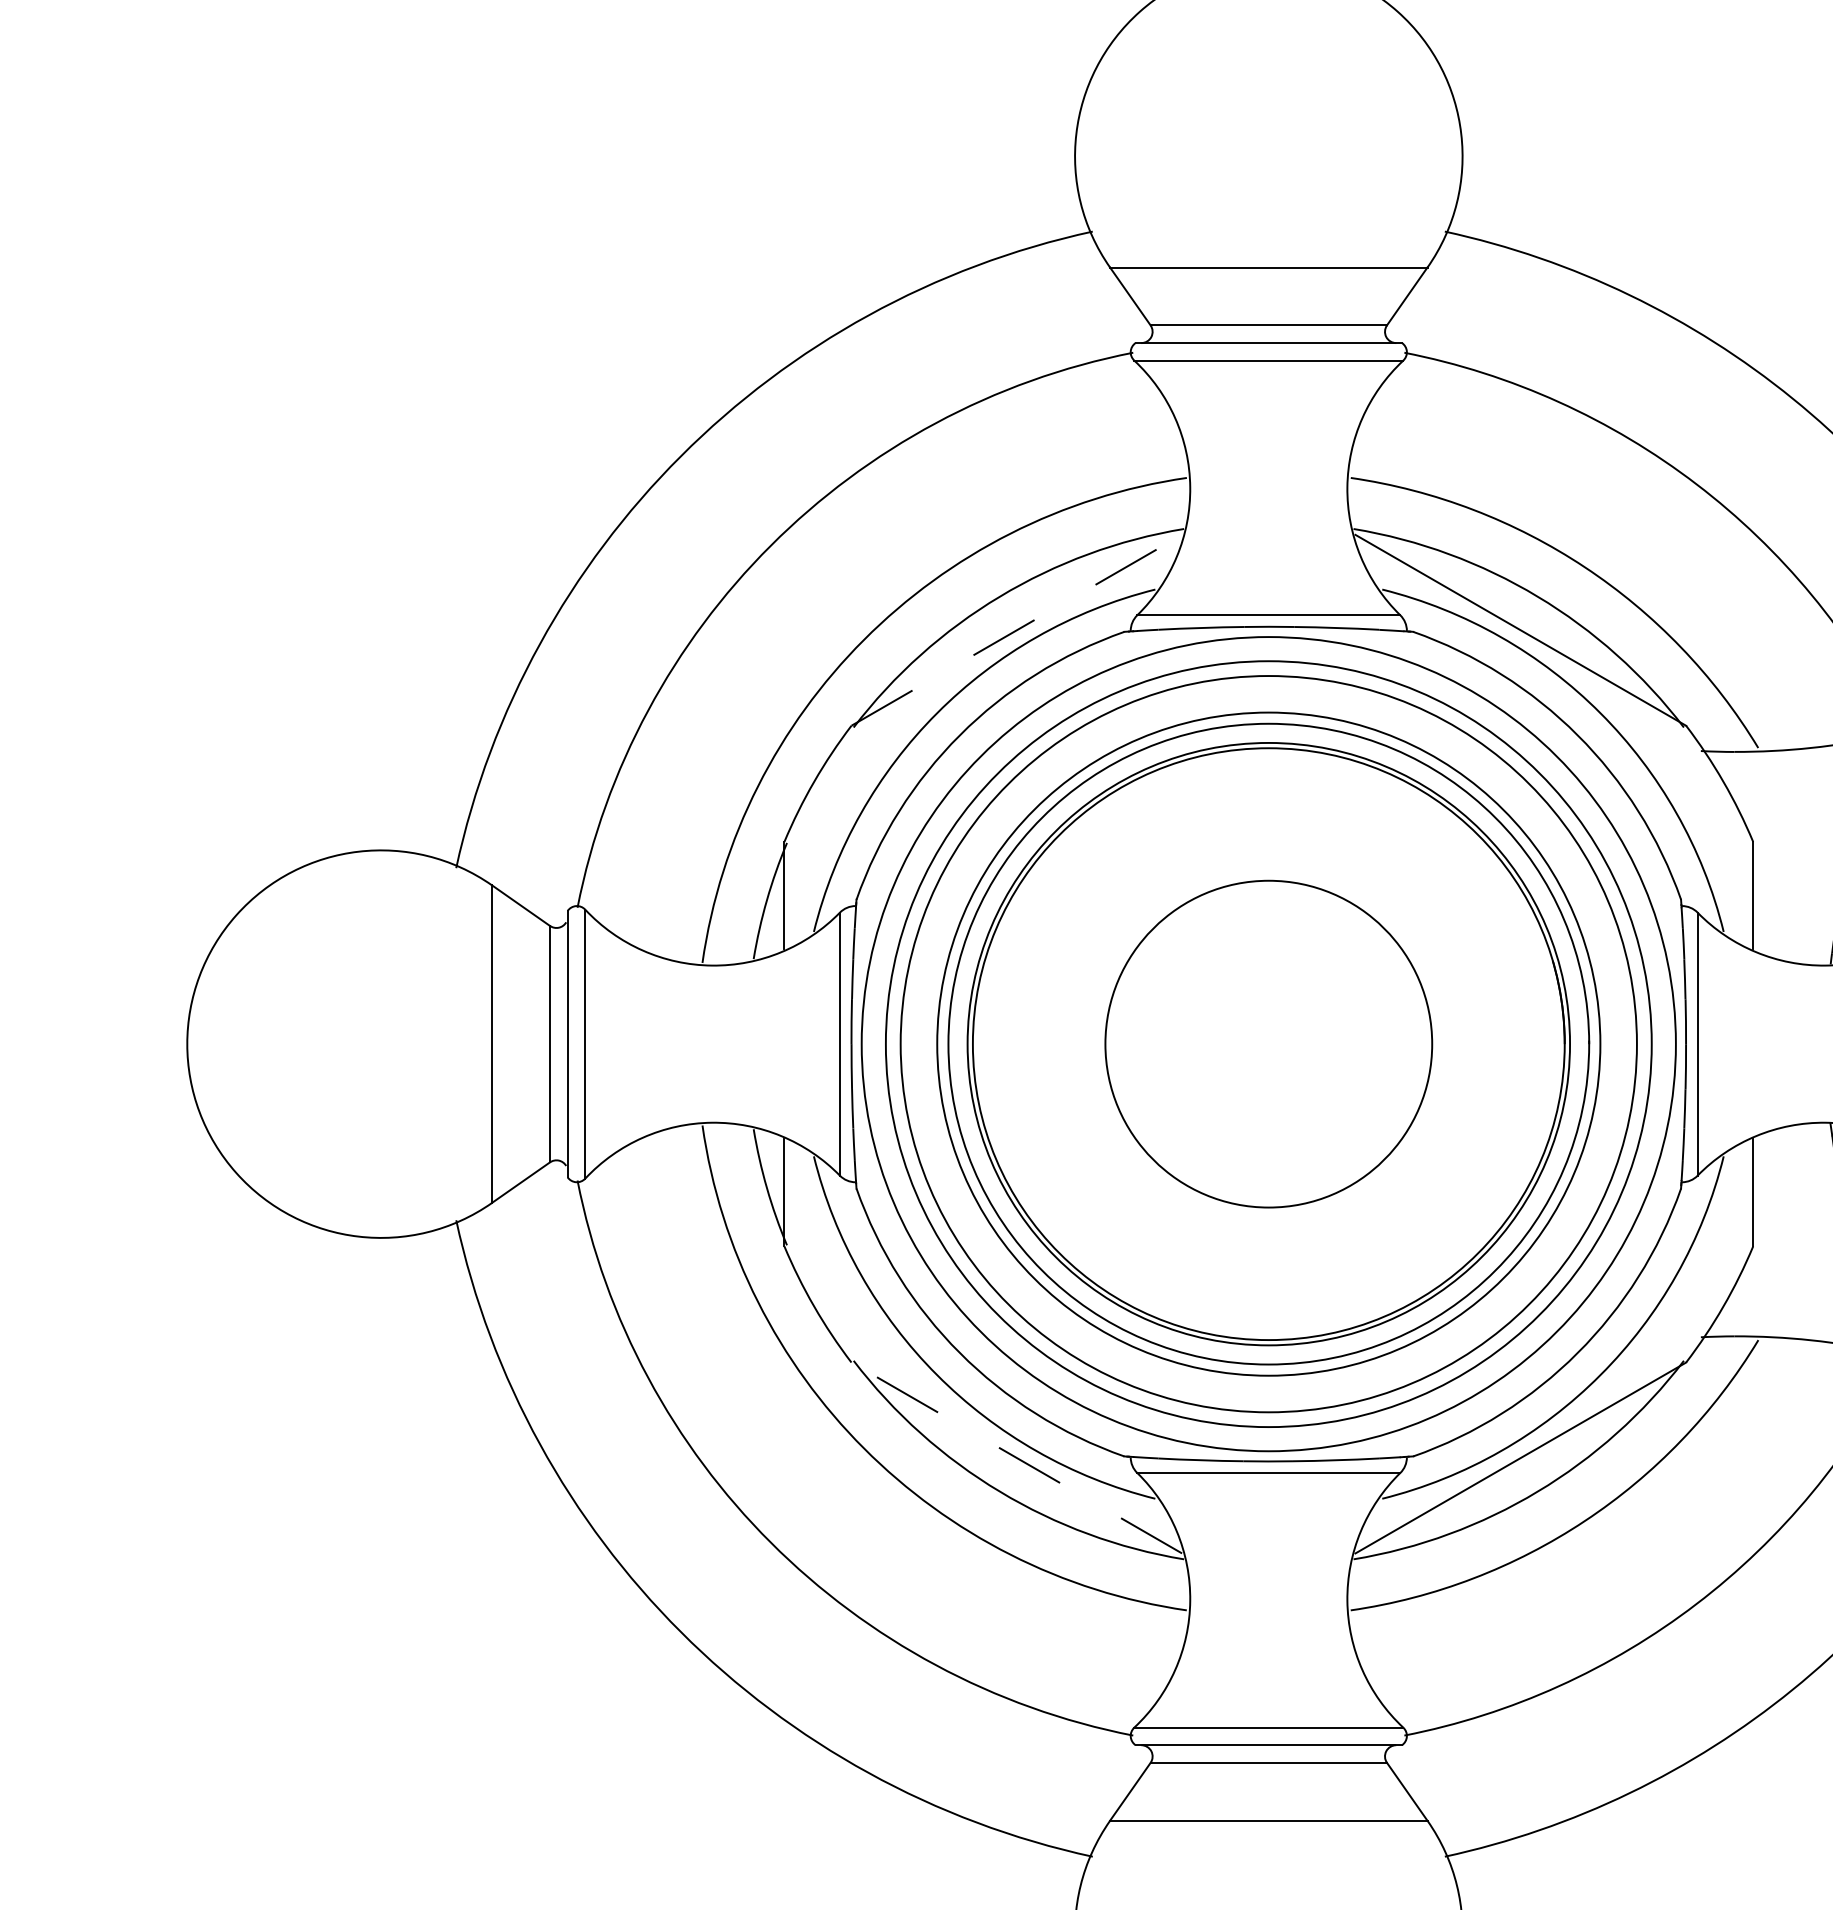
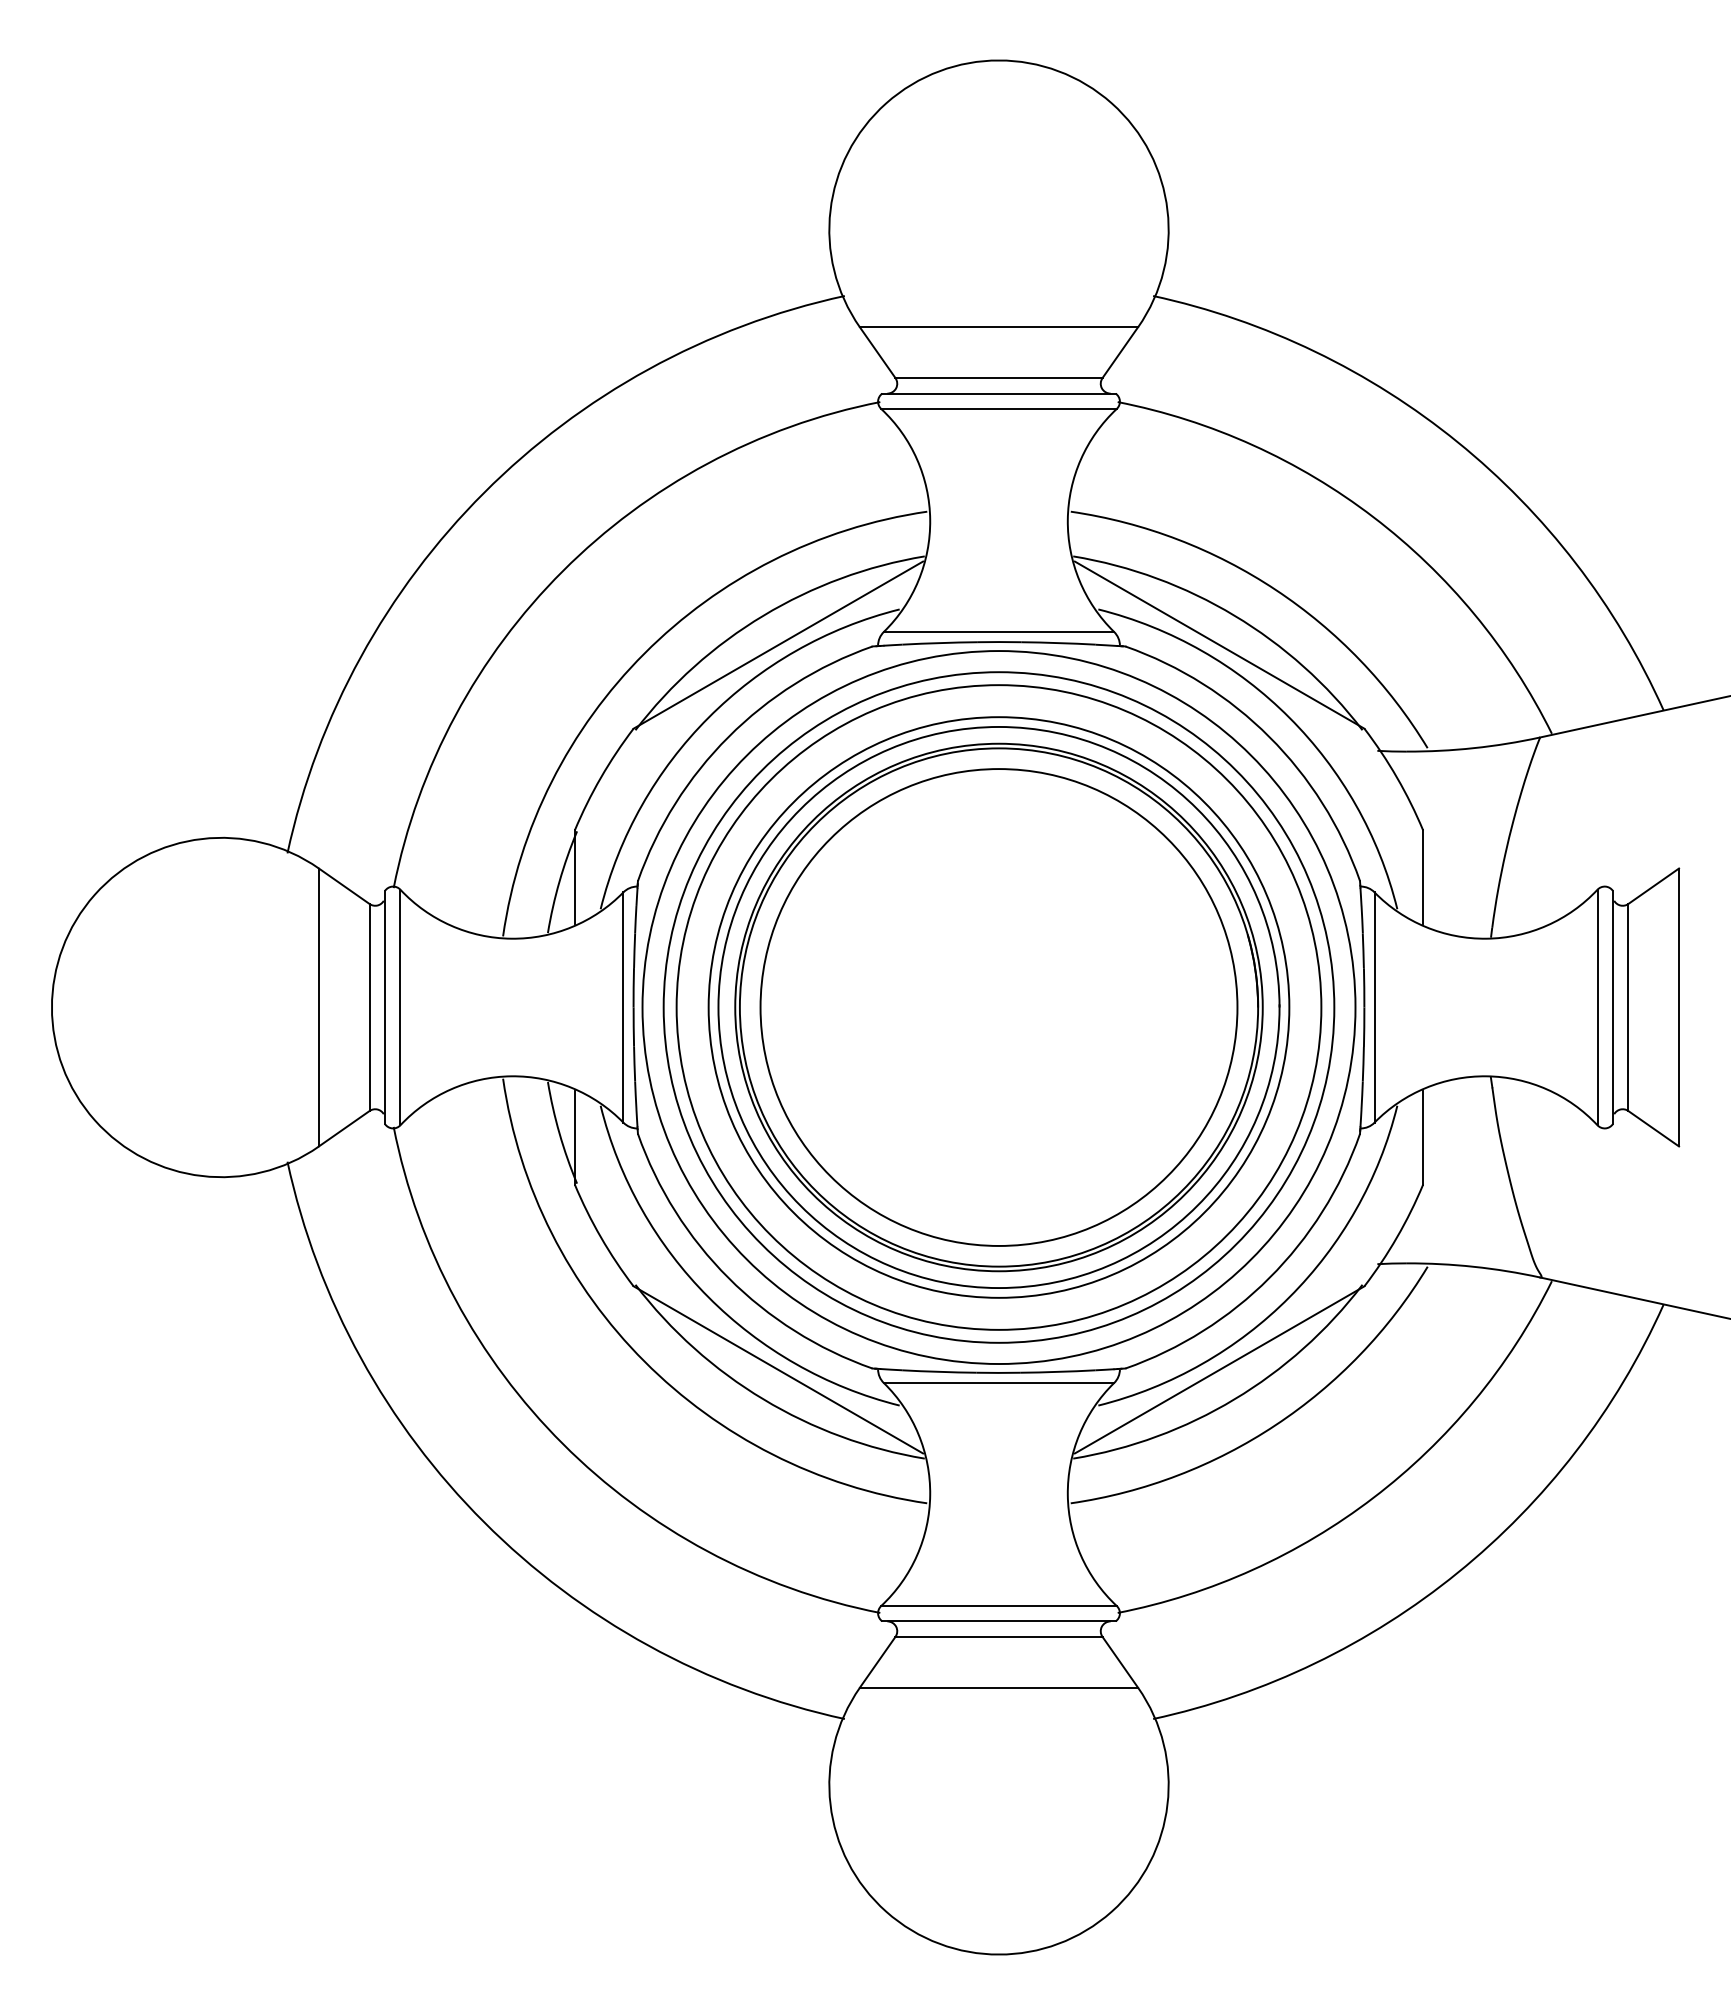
line: (1016, 629) -> (778, 644), dashed -> solid
circle: (1268, 1044) -> (998, 1007), size x1.67
line: (1015, 1457) -> (777, 1369), dashed -> solid

